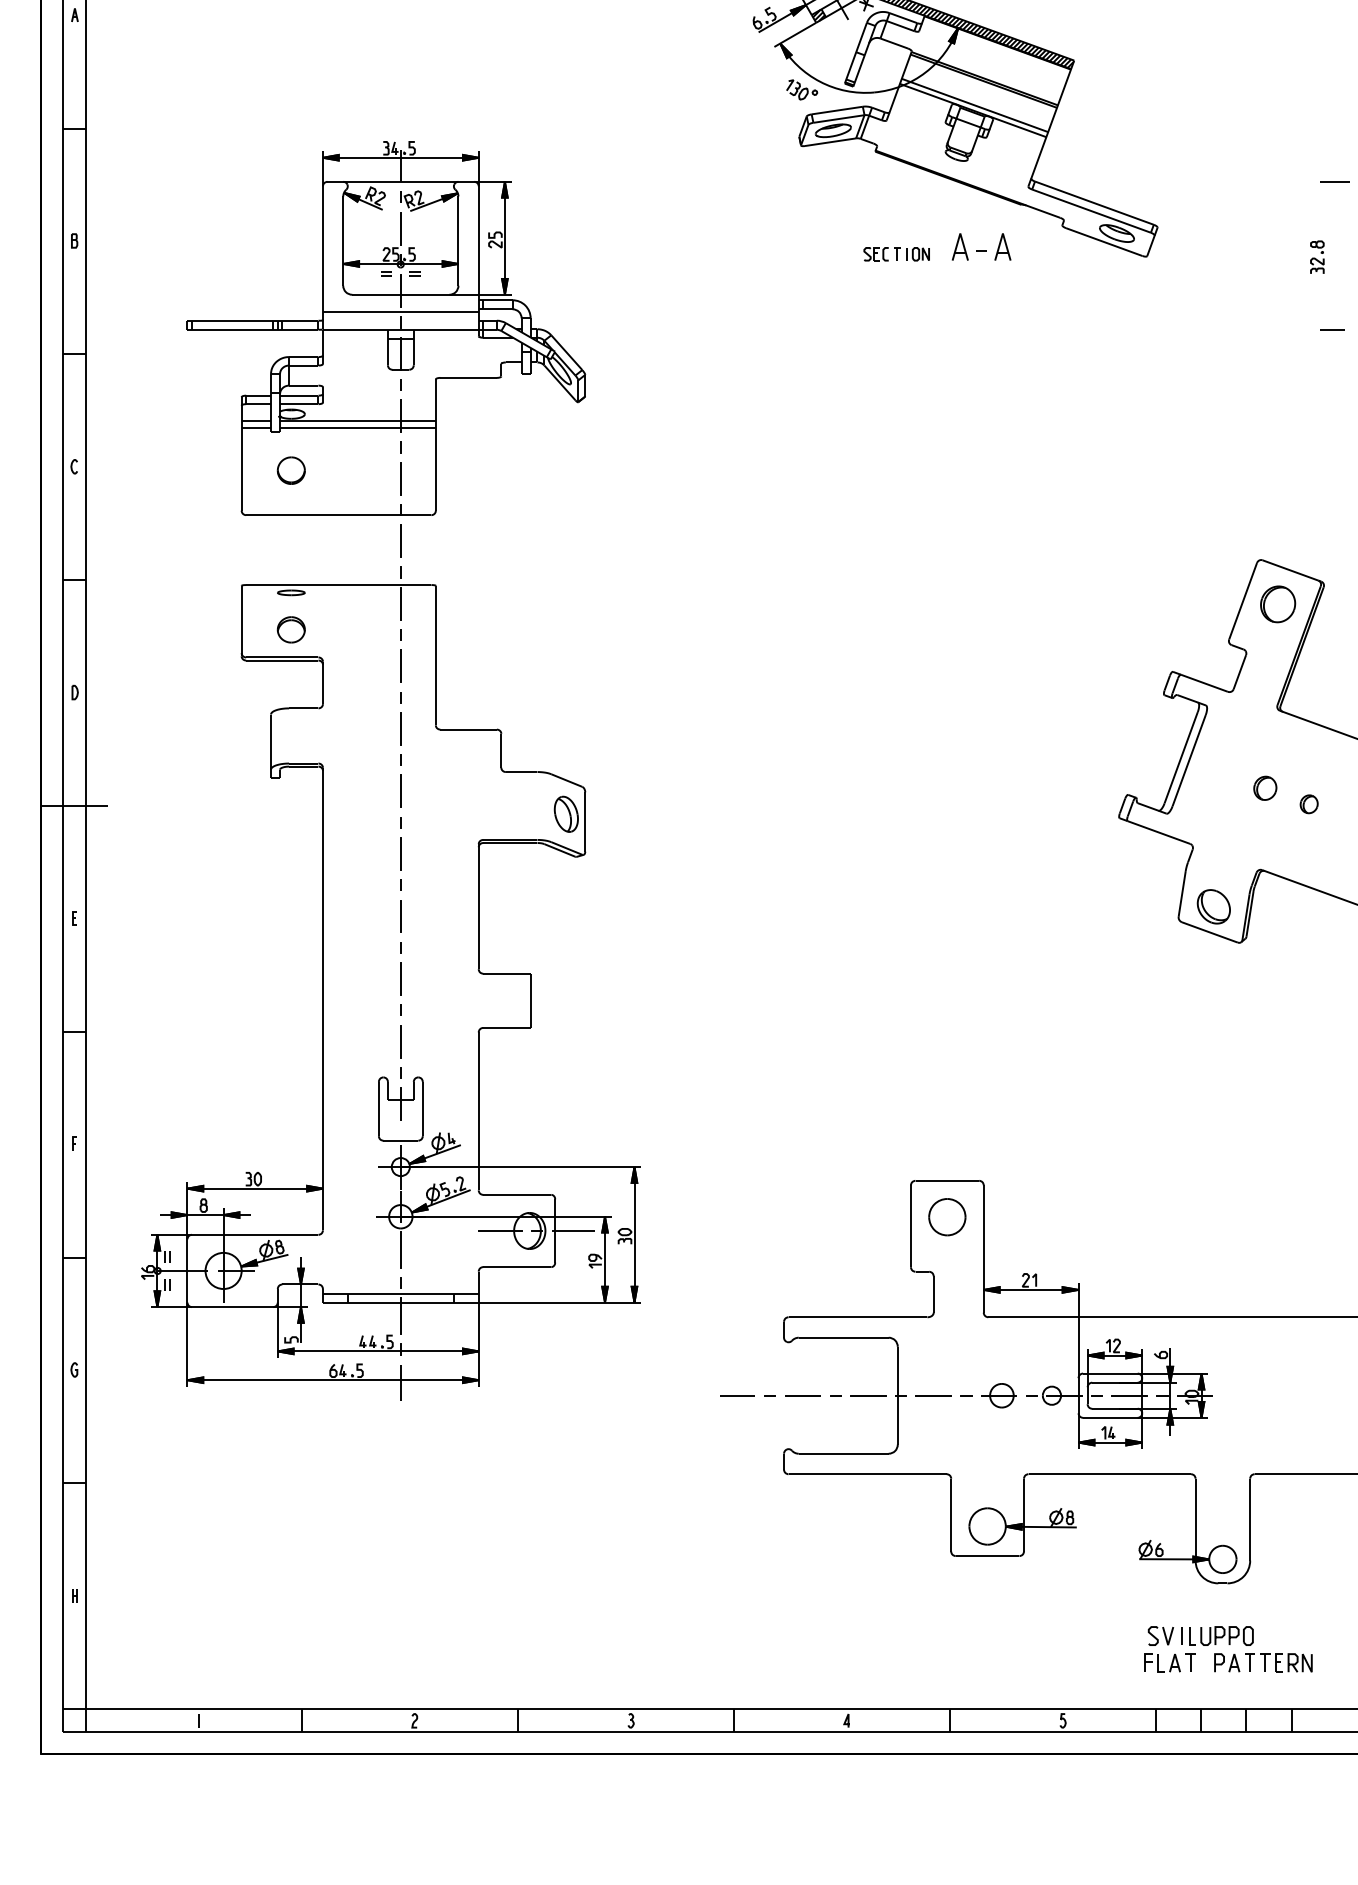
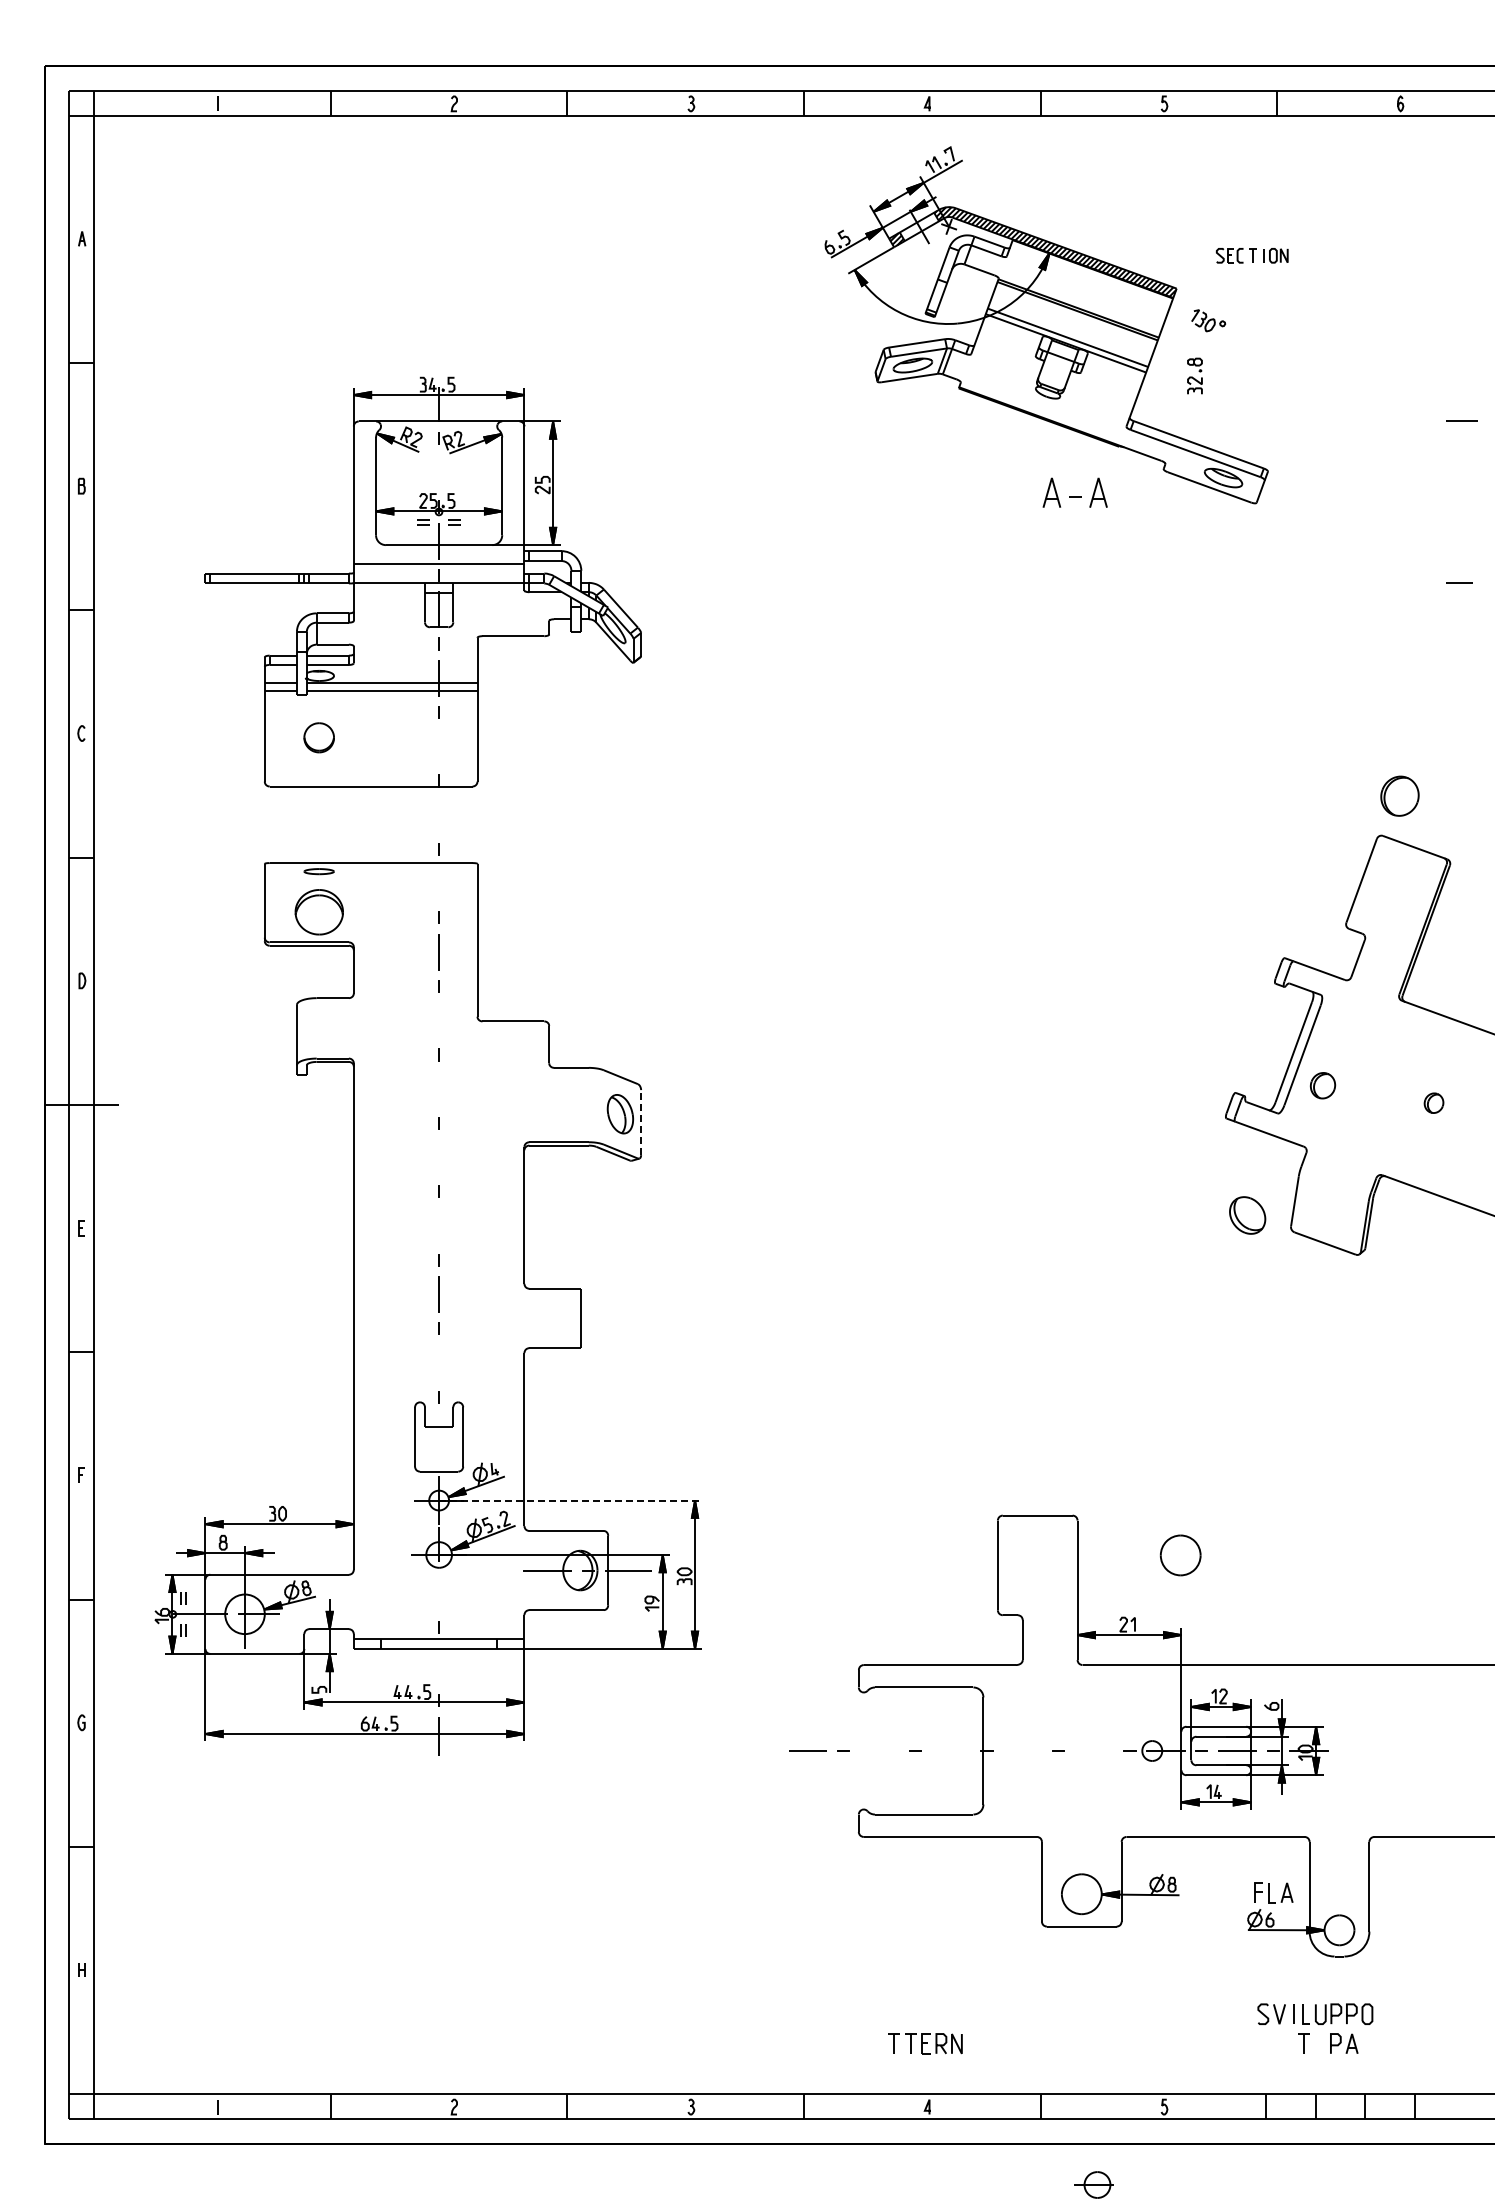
part: (801, 89) -> (1208, 320), moved
line: (401, 228) -> (439, 472), removed
part: (896, 254) -> (1251, 255), moved
part: (1316, 256) -> (1194, 375), moved
line: (401, 478) -> (439, 746), removed
line: (401, 540) -> (439, 814), removed
line: (401, 603) -> (439, 883), removed
part: (1277, 603) -> (1399, 795), moved
part: (290, 629) -> (318, 911), size x1.6
line: (401, 728) -> (439, 1020), removed
part: (1264, 788) -> (1322, 1085), moved
line: (401, 790) -> (439, 1088), removed
line: (585, 821) -> (641, 1122), solid -> dashed
line: (401, 853) -> (439, 1157), removed
part: (1213, 906) -> (1247, 1215), moved
line: (401, 915) -> (439, 1225), removed
line: (401, 1041) -> (439, 1362), removed
line: (401, 1104) -> (439, 1431), removed
line: (520, 1167) -> (570, 1500), solid -> dashed
part: (947, 1217) -> (1180, 1555), moved
line: (401, 1249) -> (439, 1590), removed
line: (401, 1315) -> (439, 1663), removed
line: (802, 1395) -> (879, 1750), removed
line: (868, 1395) -> (951, 1750), removed
line: (933, 1395) -> (1022, 1750), removed
part: (998, 1395) -> (1093, 2184), moved
part: (1162, 1662) -> (1273, 1892), moved
part: (1278, 1662) -> (925, 2043), moved

